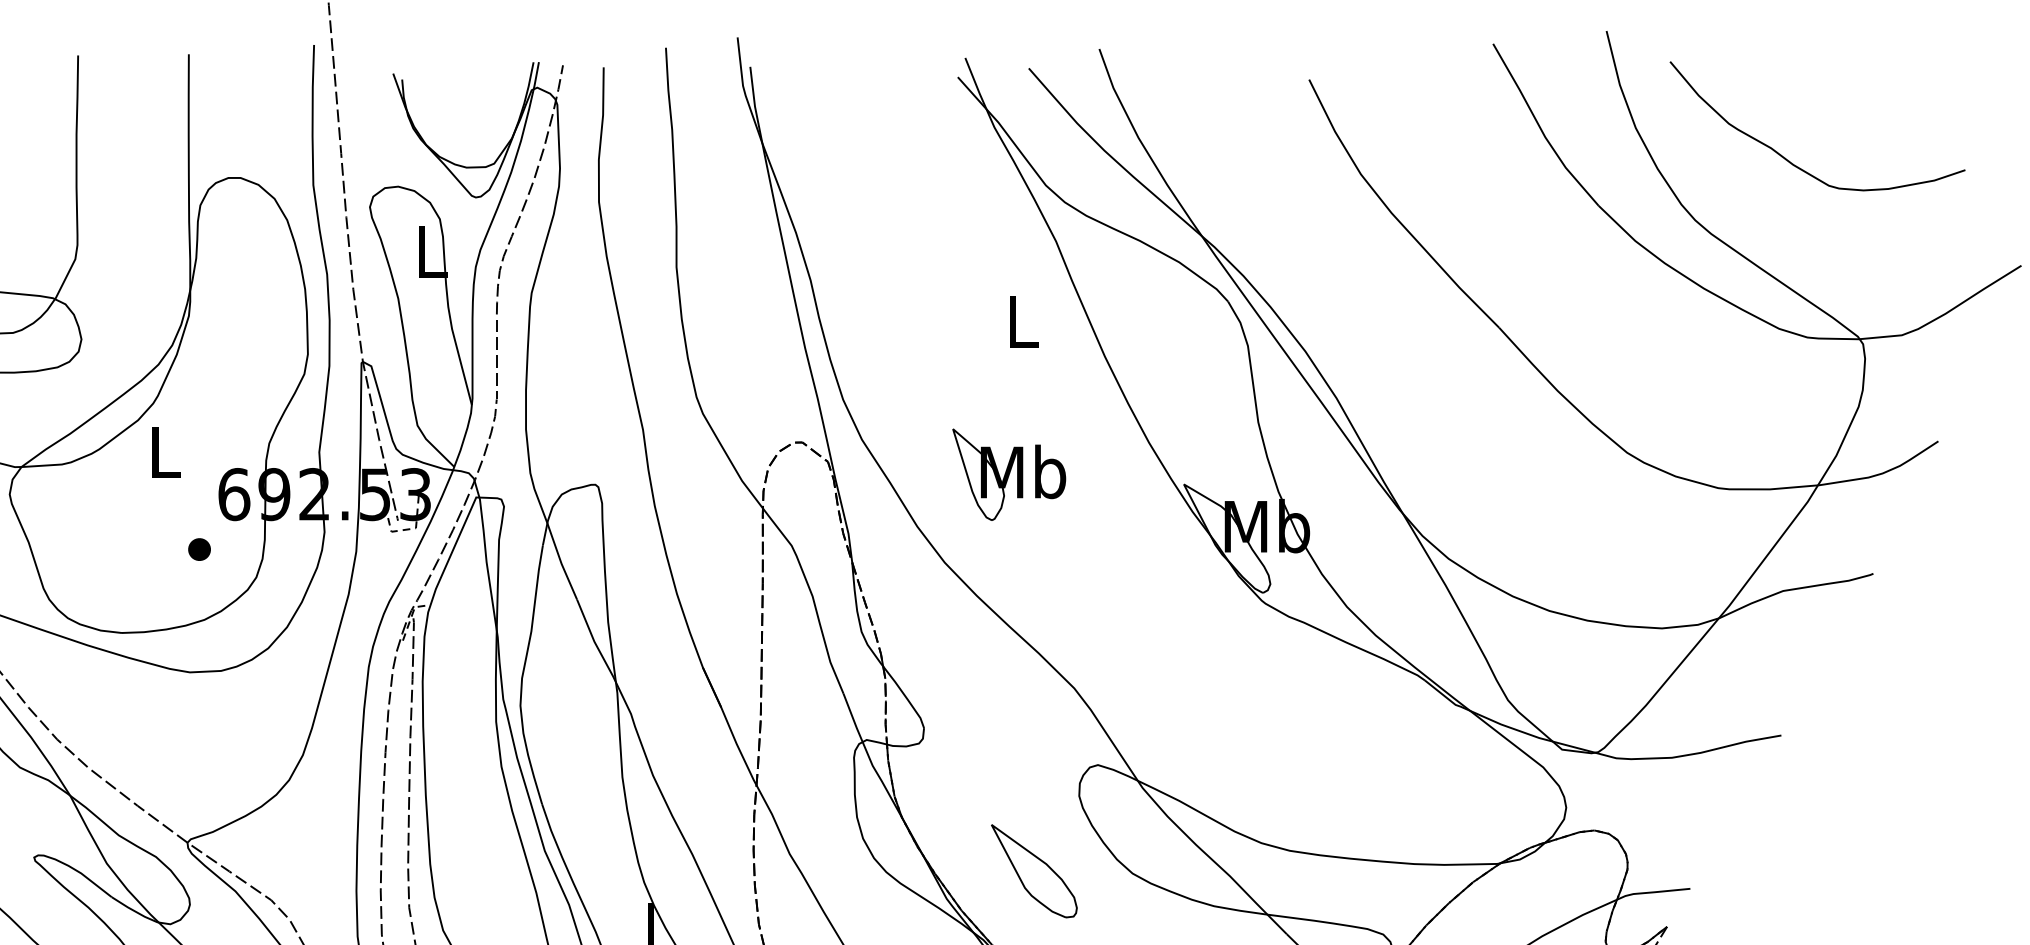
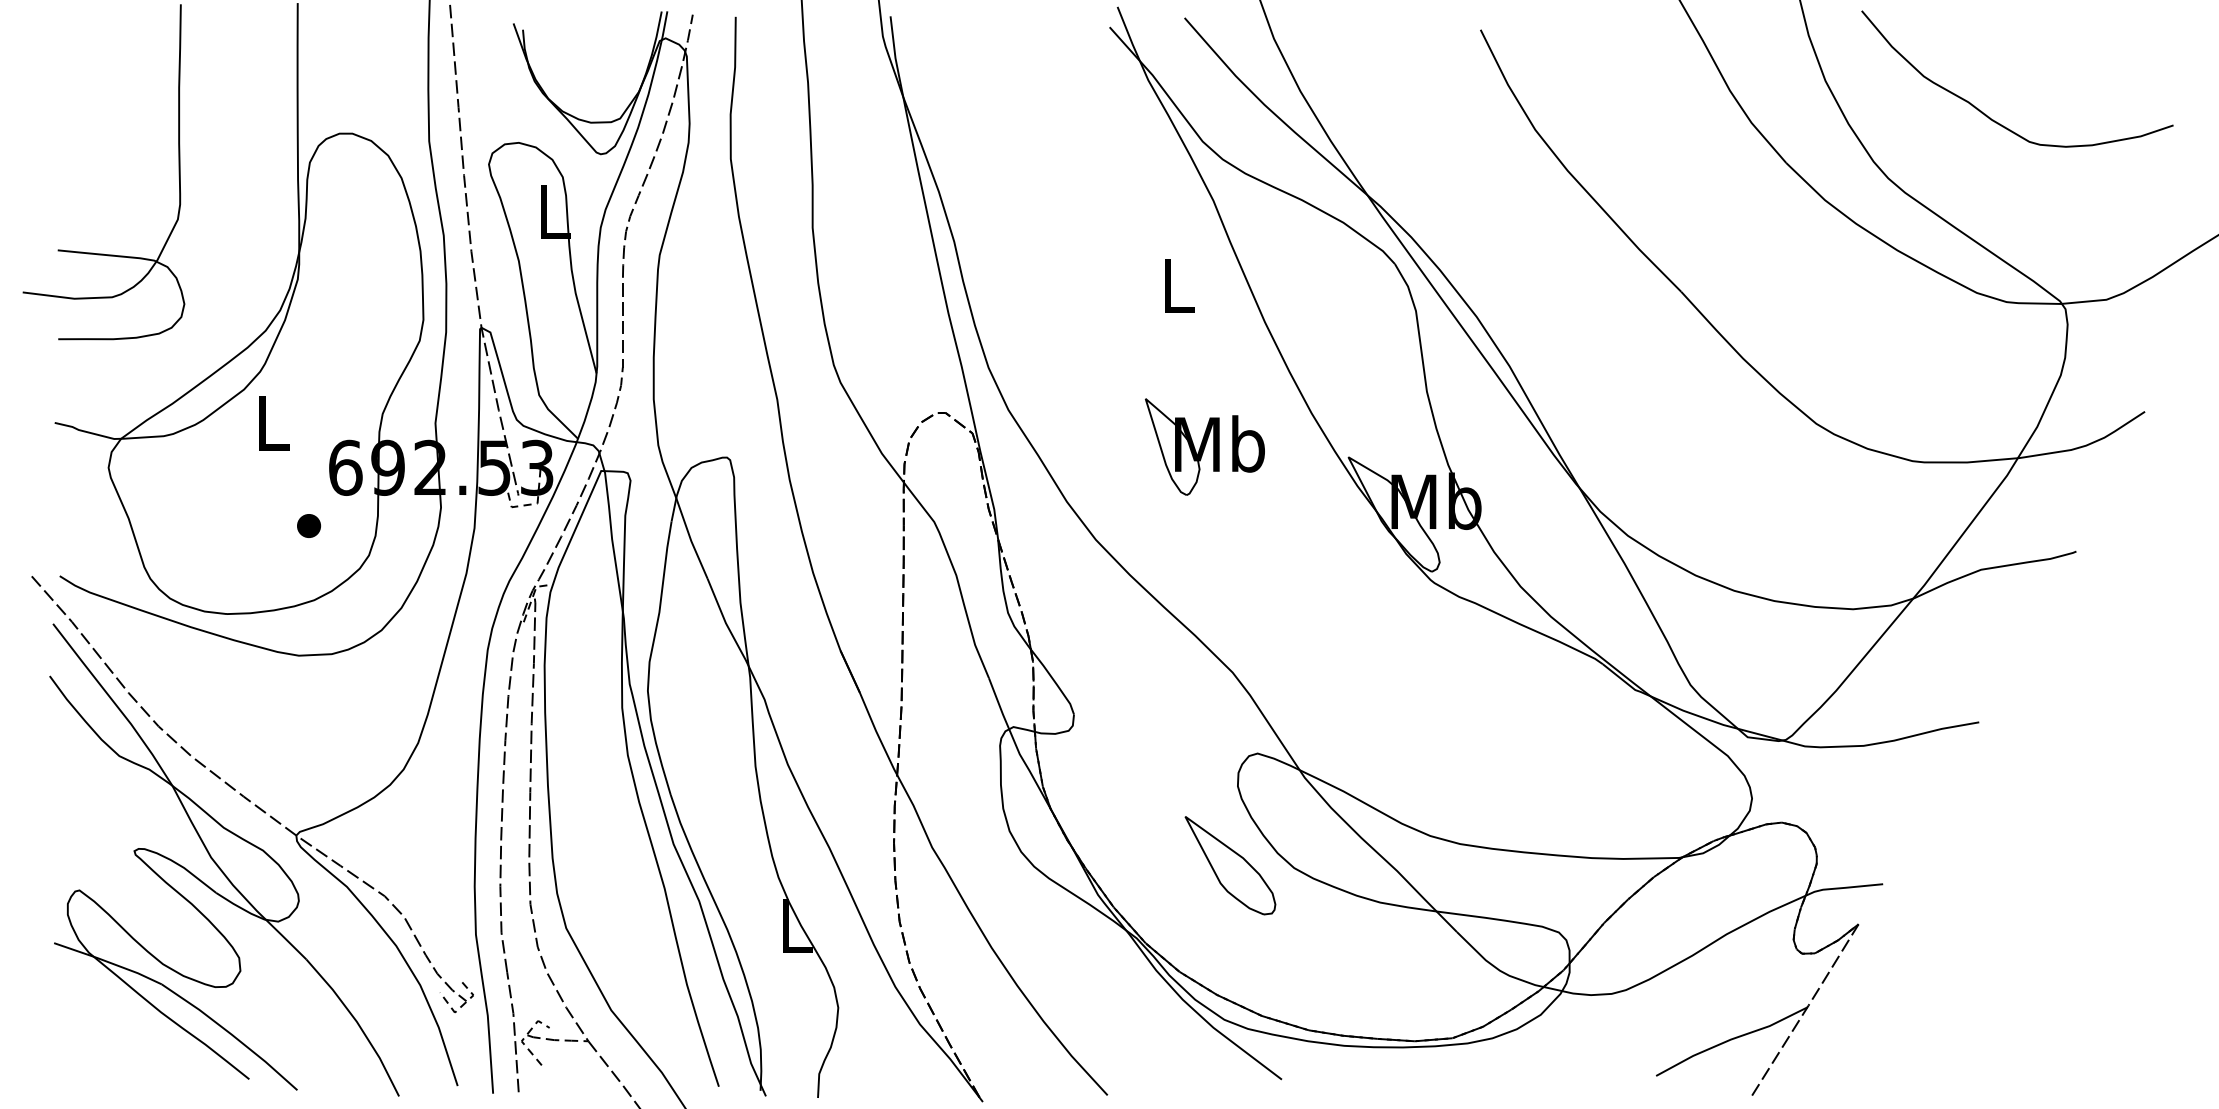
part: (1008, 474) -> (1204, 446), moved
part: (1034, 871) -> (1230, 865), moved

